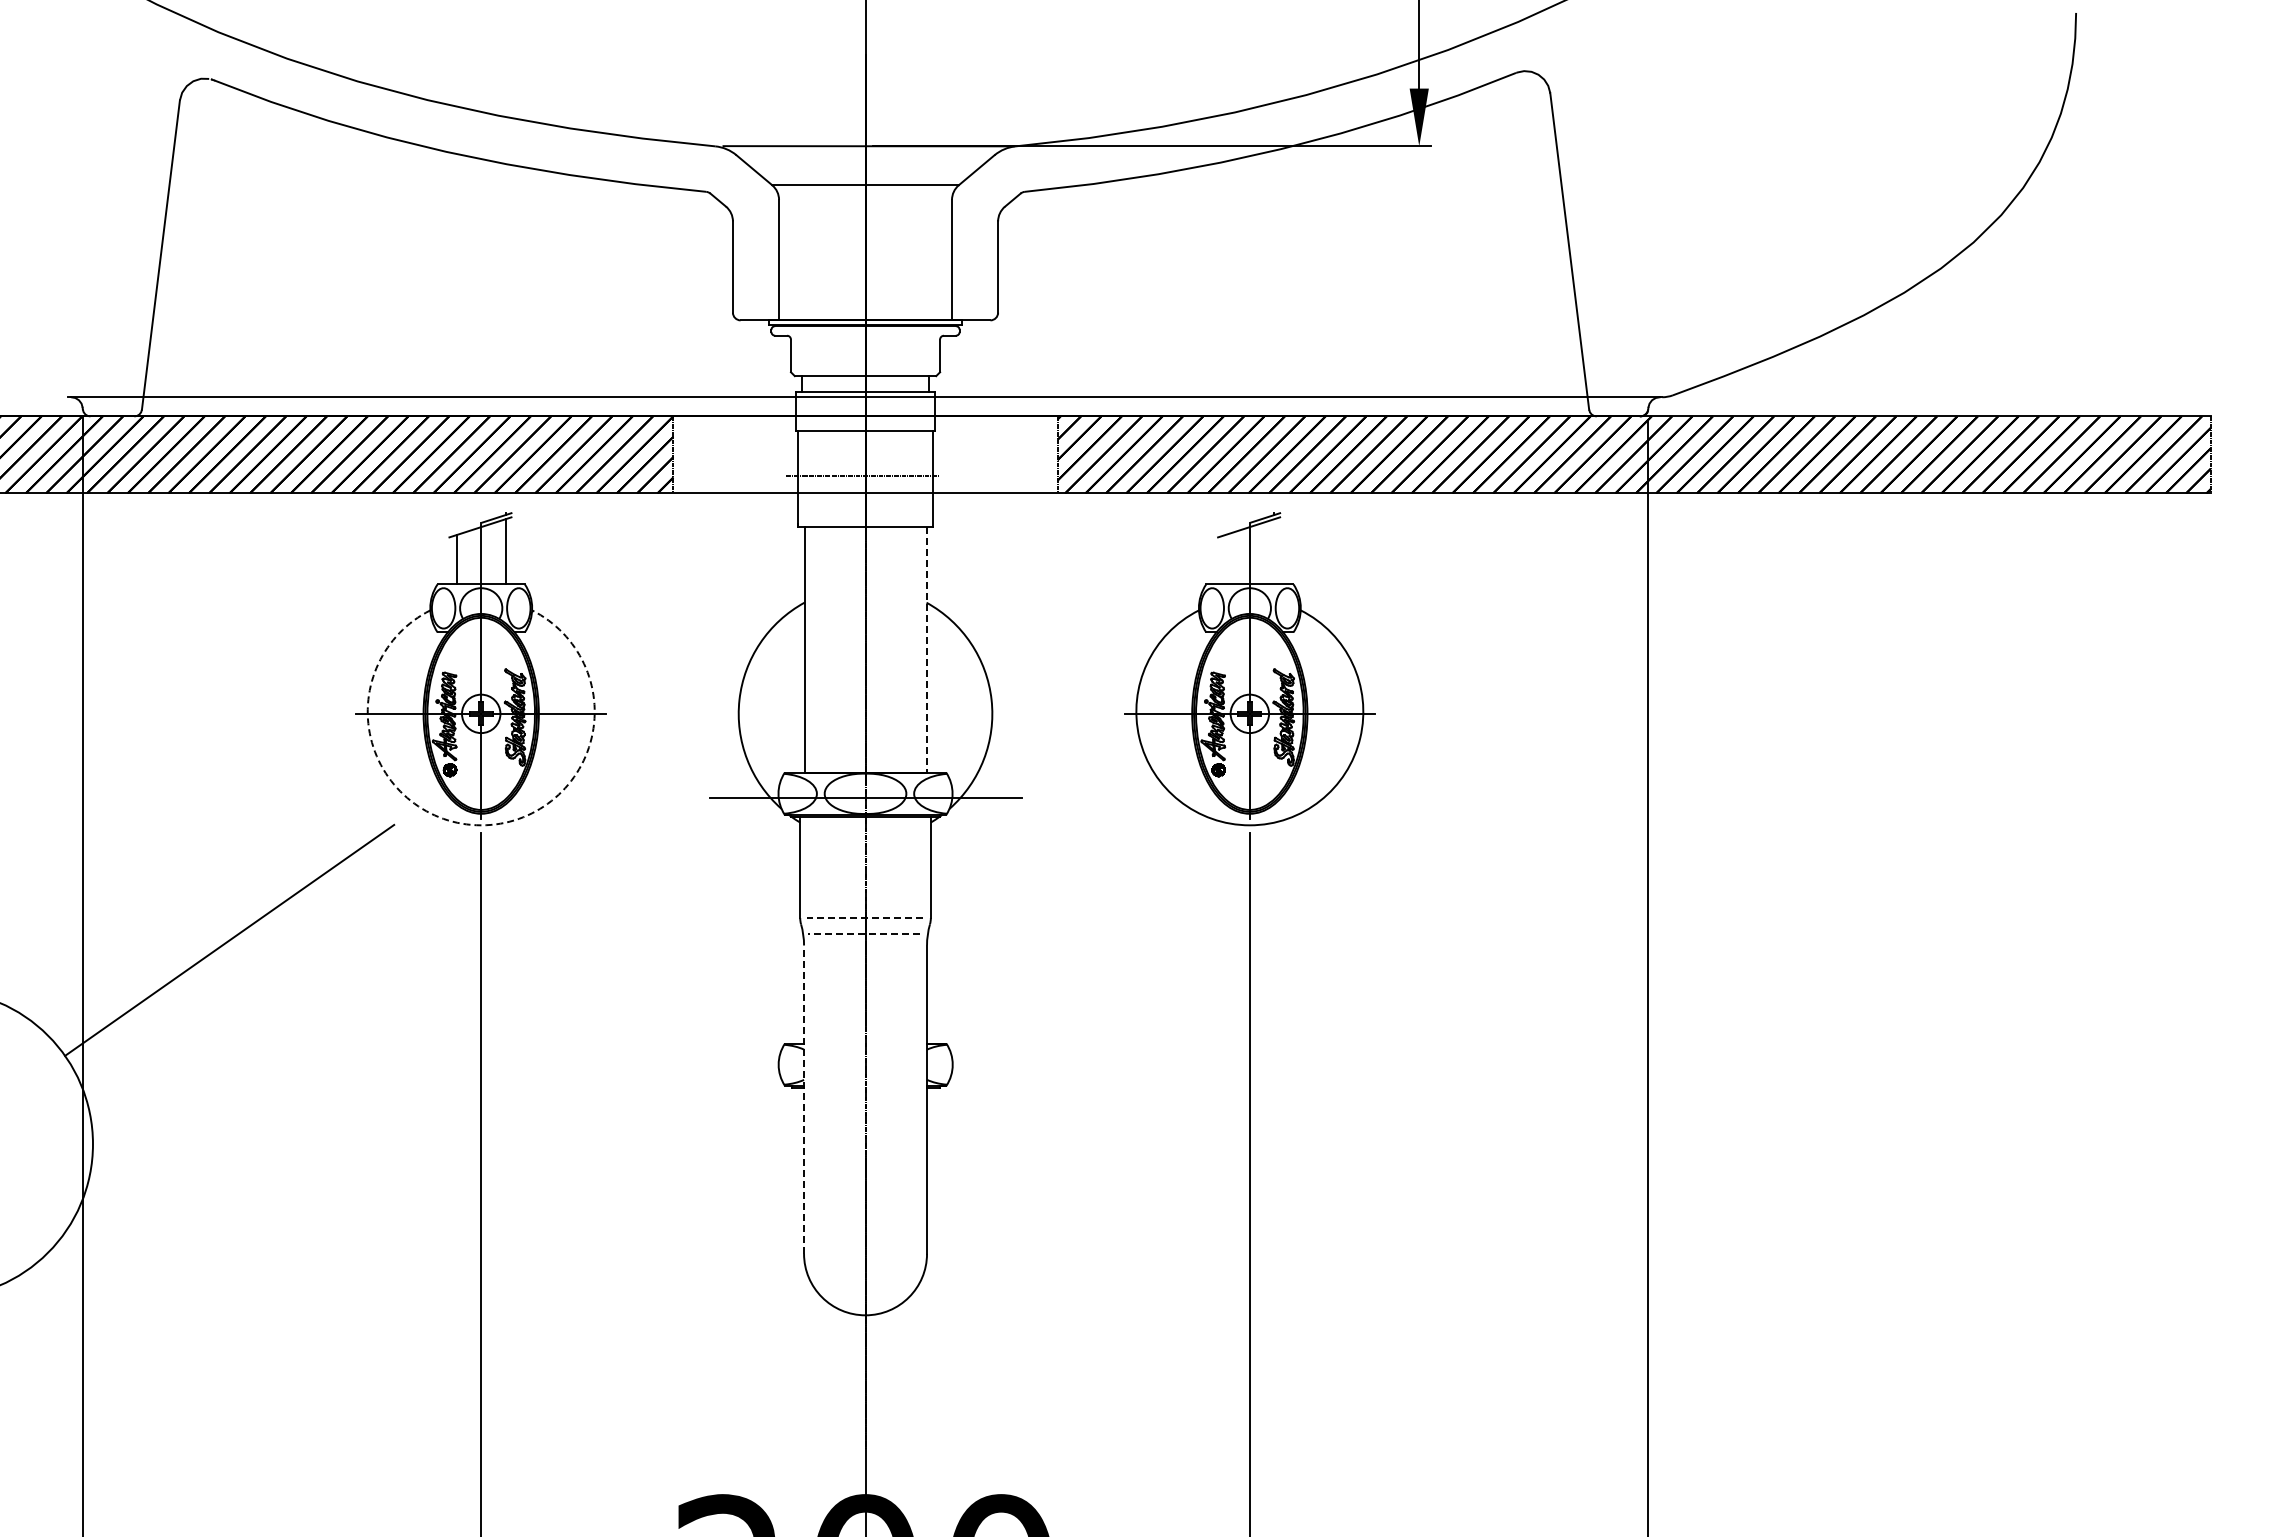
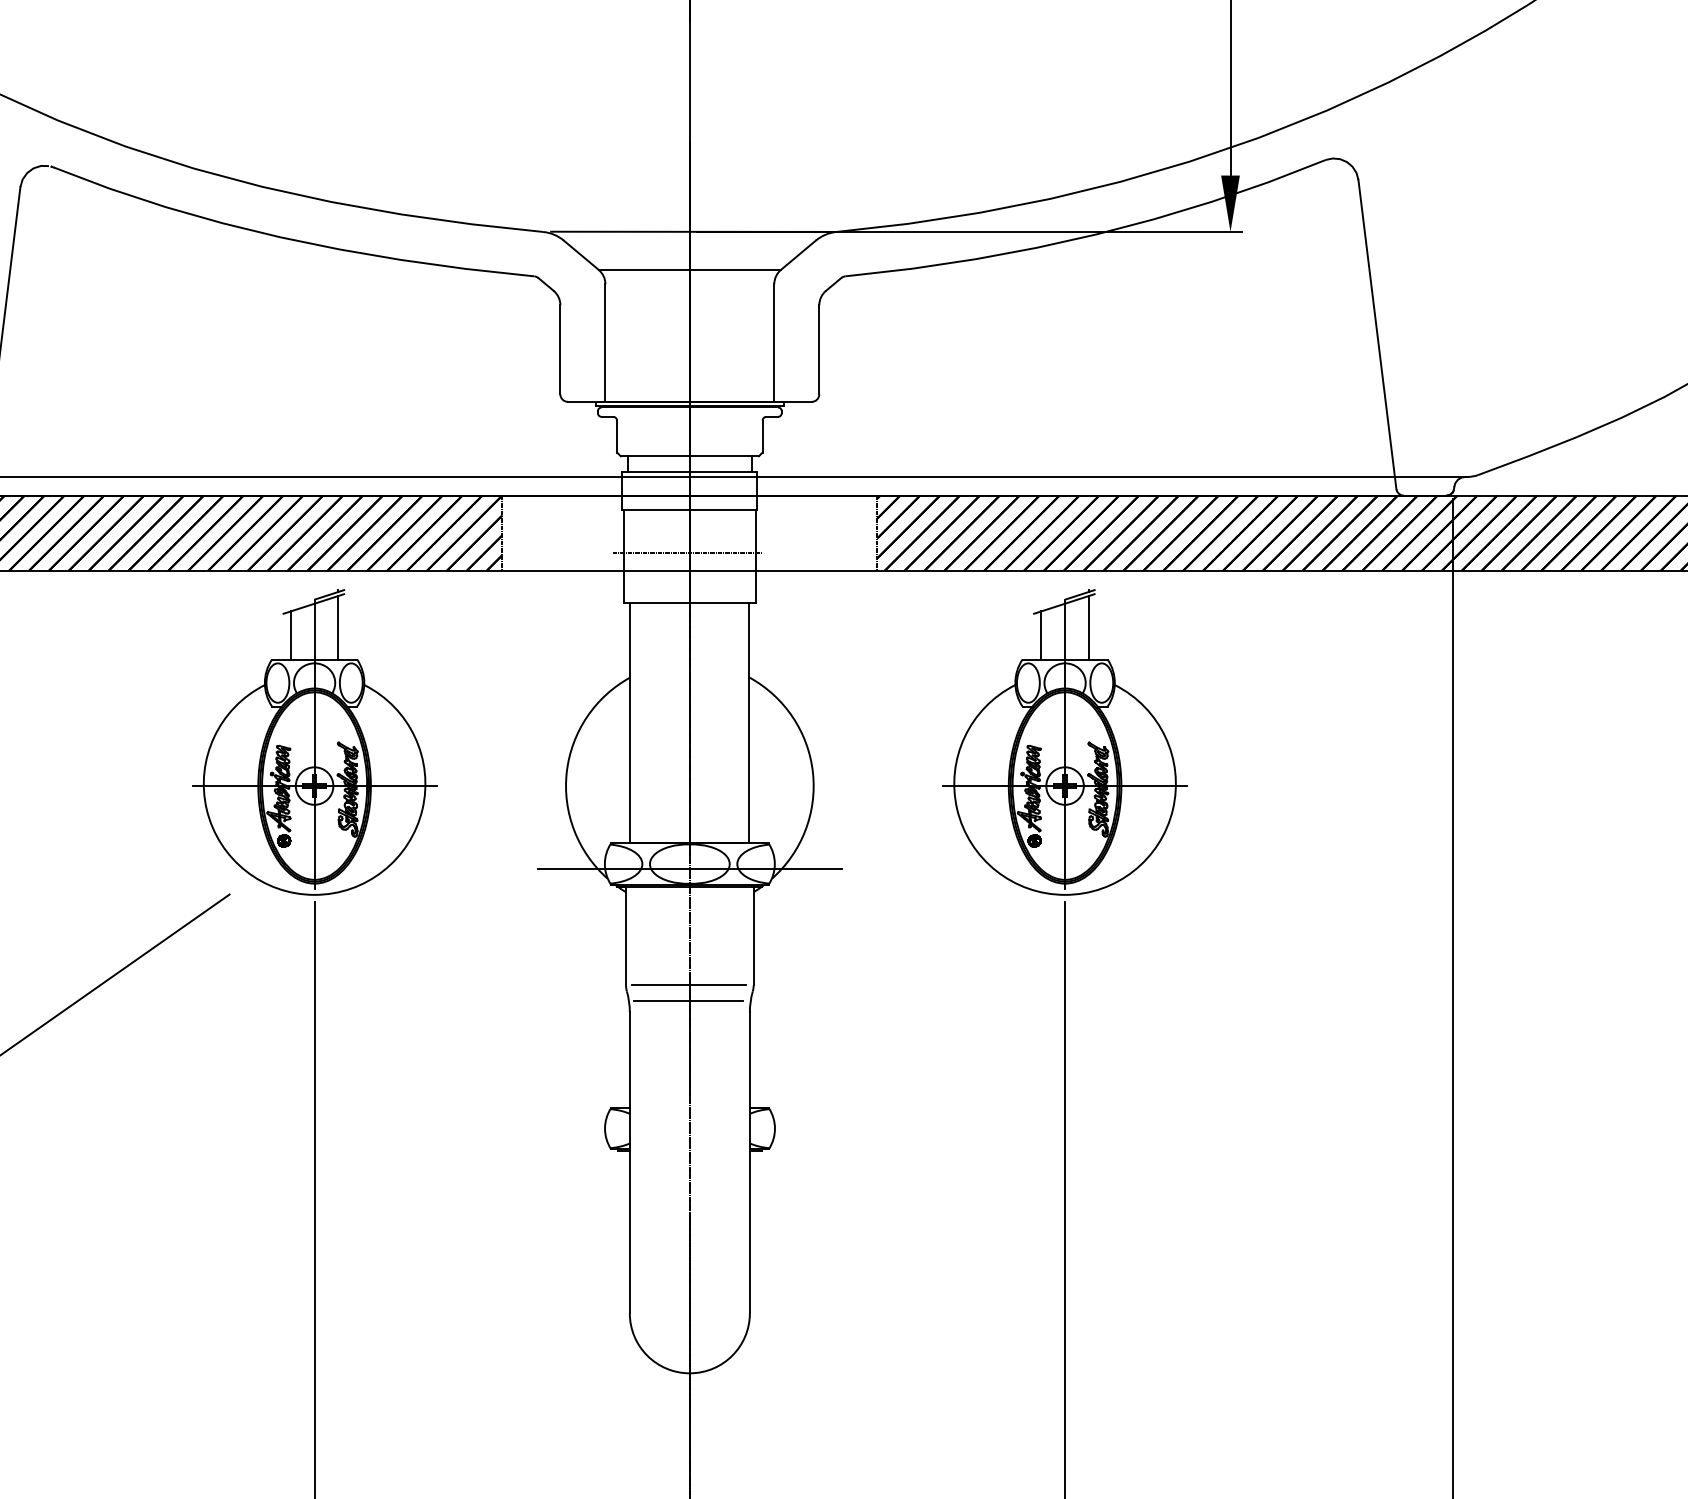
line: (1274, 551) -> (1089, 627), added
line: (1225, 559) -> (1041, 635), added
line: (926, 649) -> (749, 723), dashed -> solid
arc: (481, 825) -> (314, 895), dashed -> solid
line: (864, 918) -> (688, 985), dashed -> solid
line: (864, 933) -> (688, 1000), dashed -> solid
line: (804, 1099) -> (630, 1162), dashed -> solid

